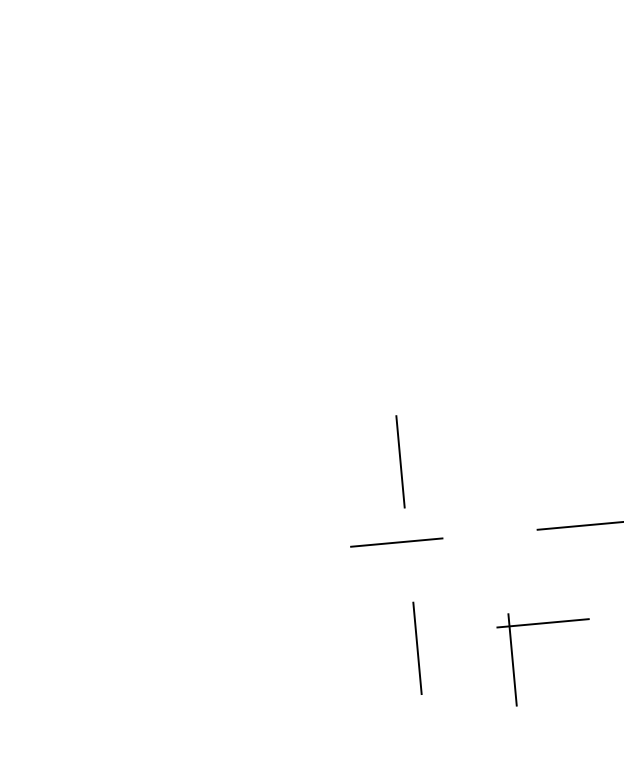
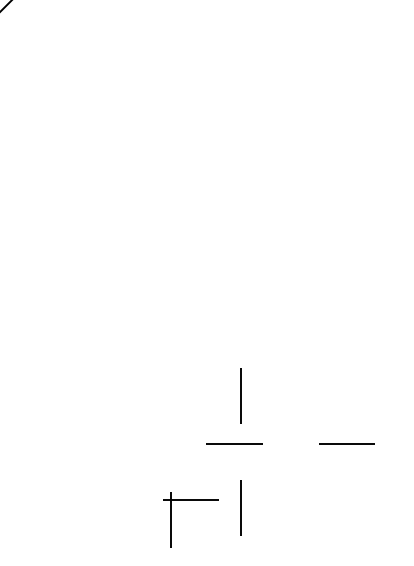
part: (541, 624) -> (190, 500), moved

